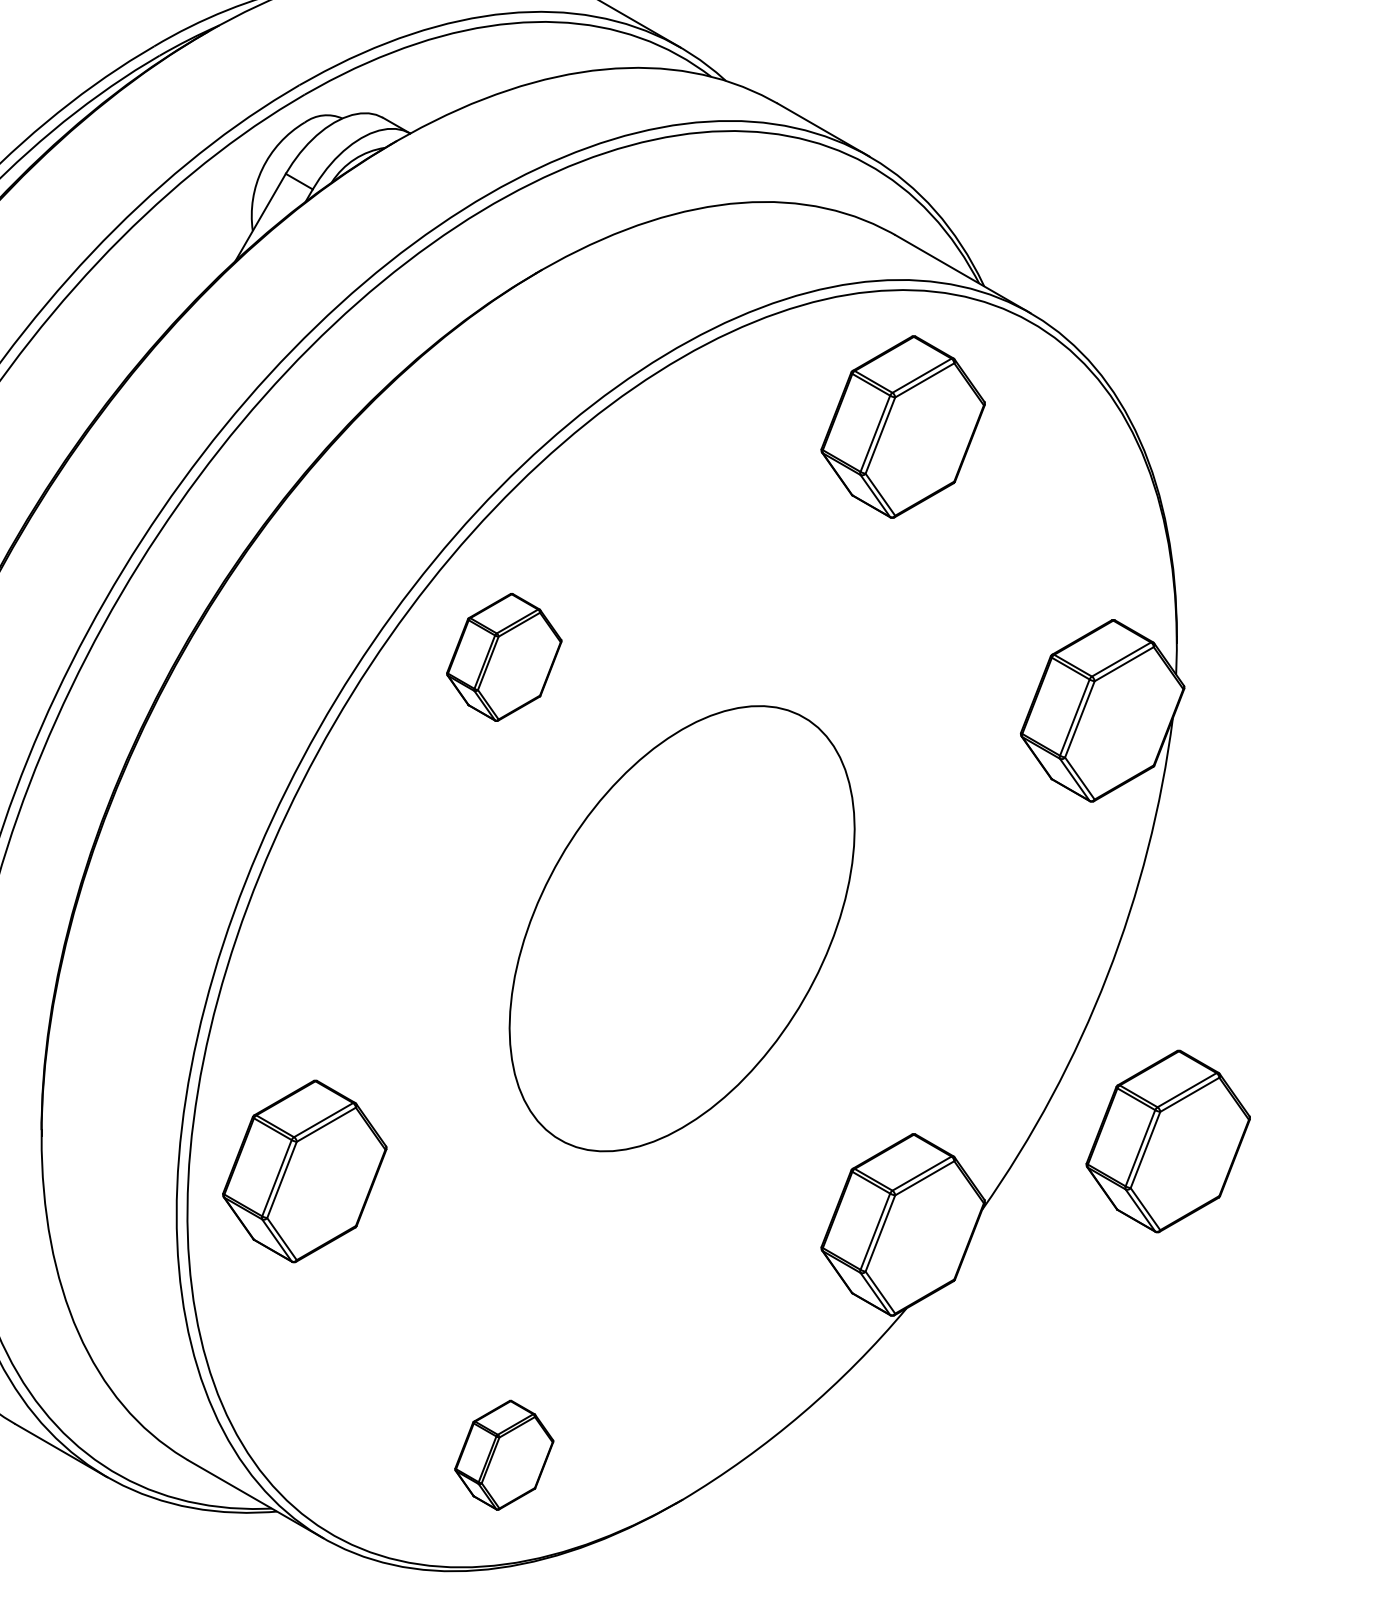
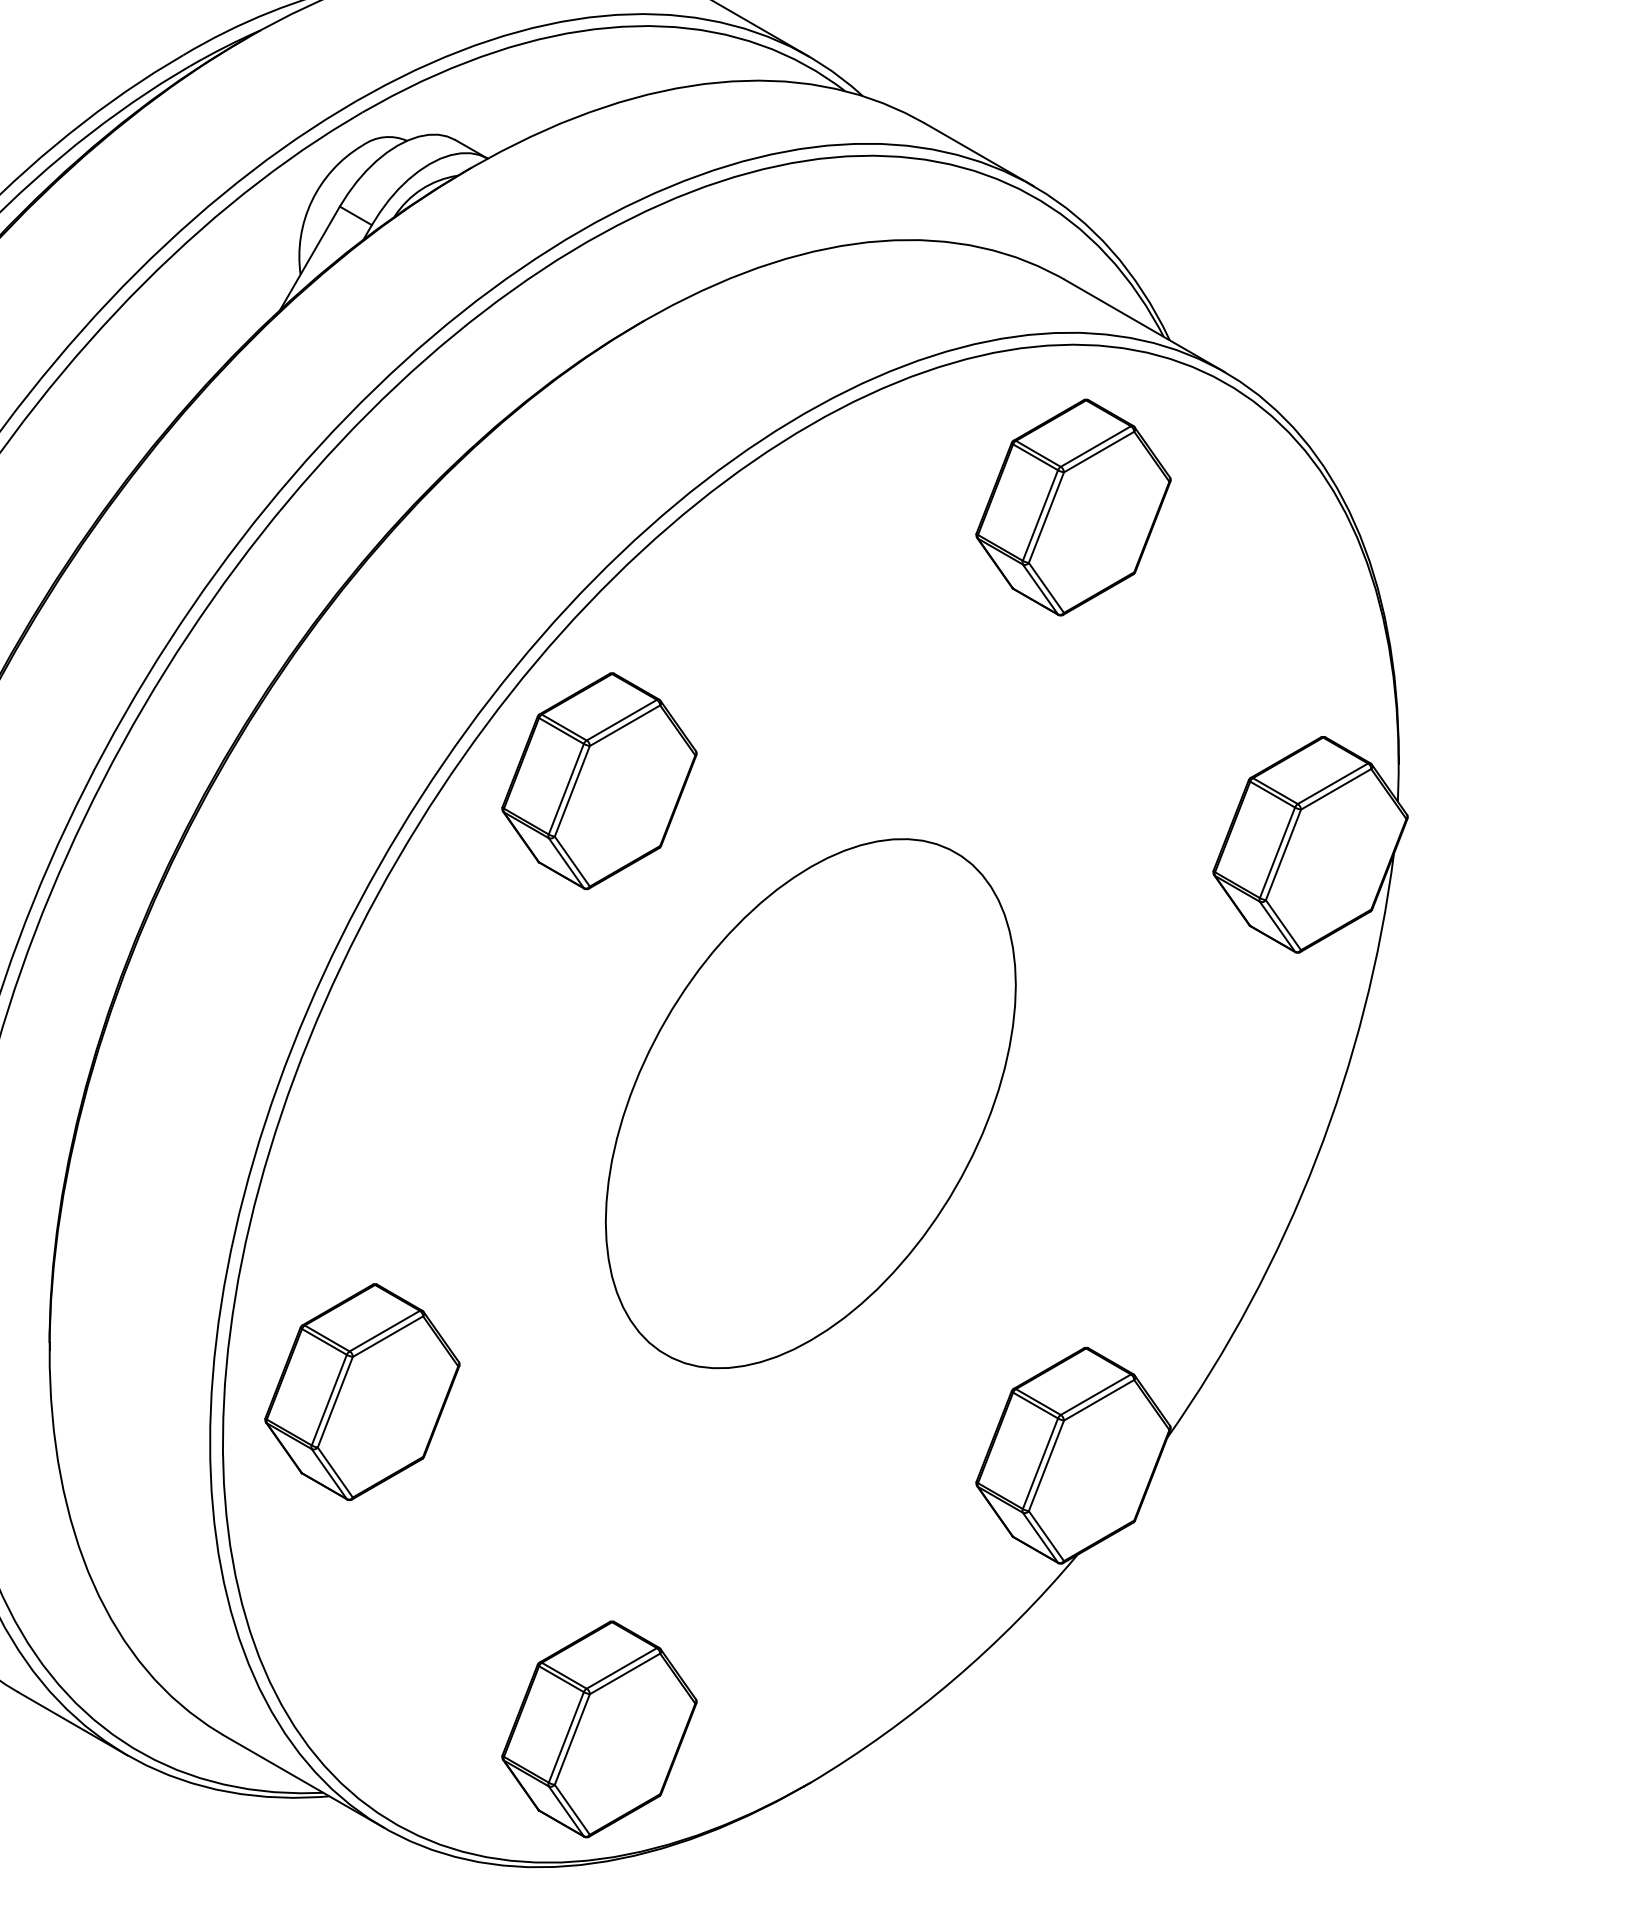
part: (504, 657) -> (599, 781), size x1.43
part: (1168, 1141) -> (1388, 1356), removed
part: (504, 1455) -> (599, 1729), size x1.67

